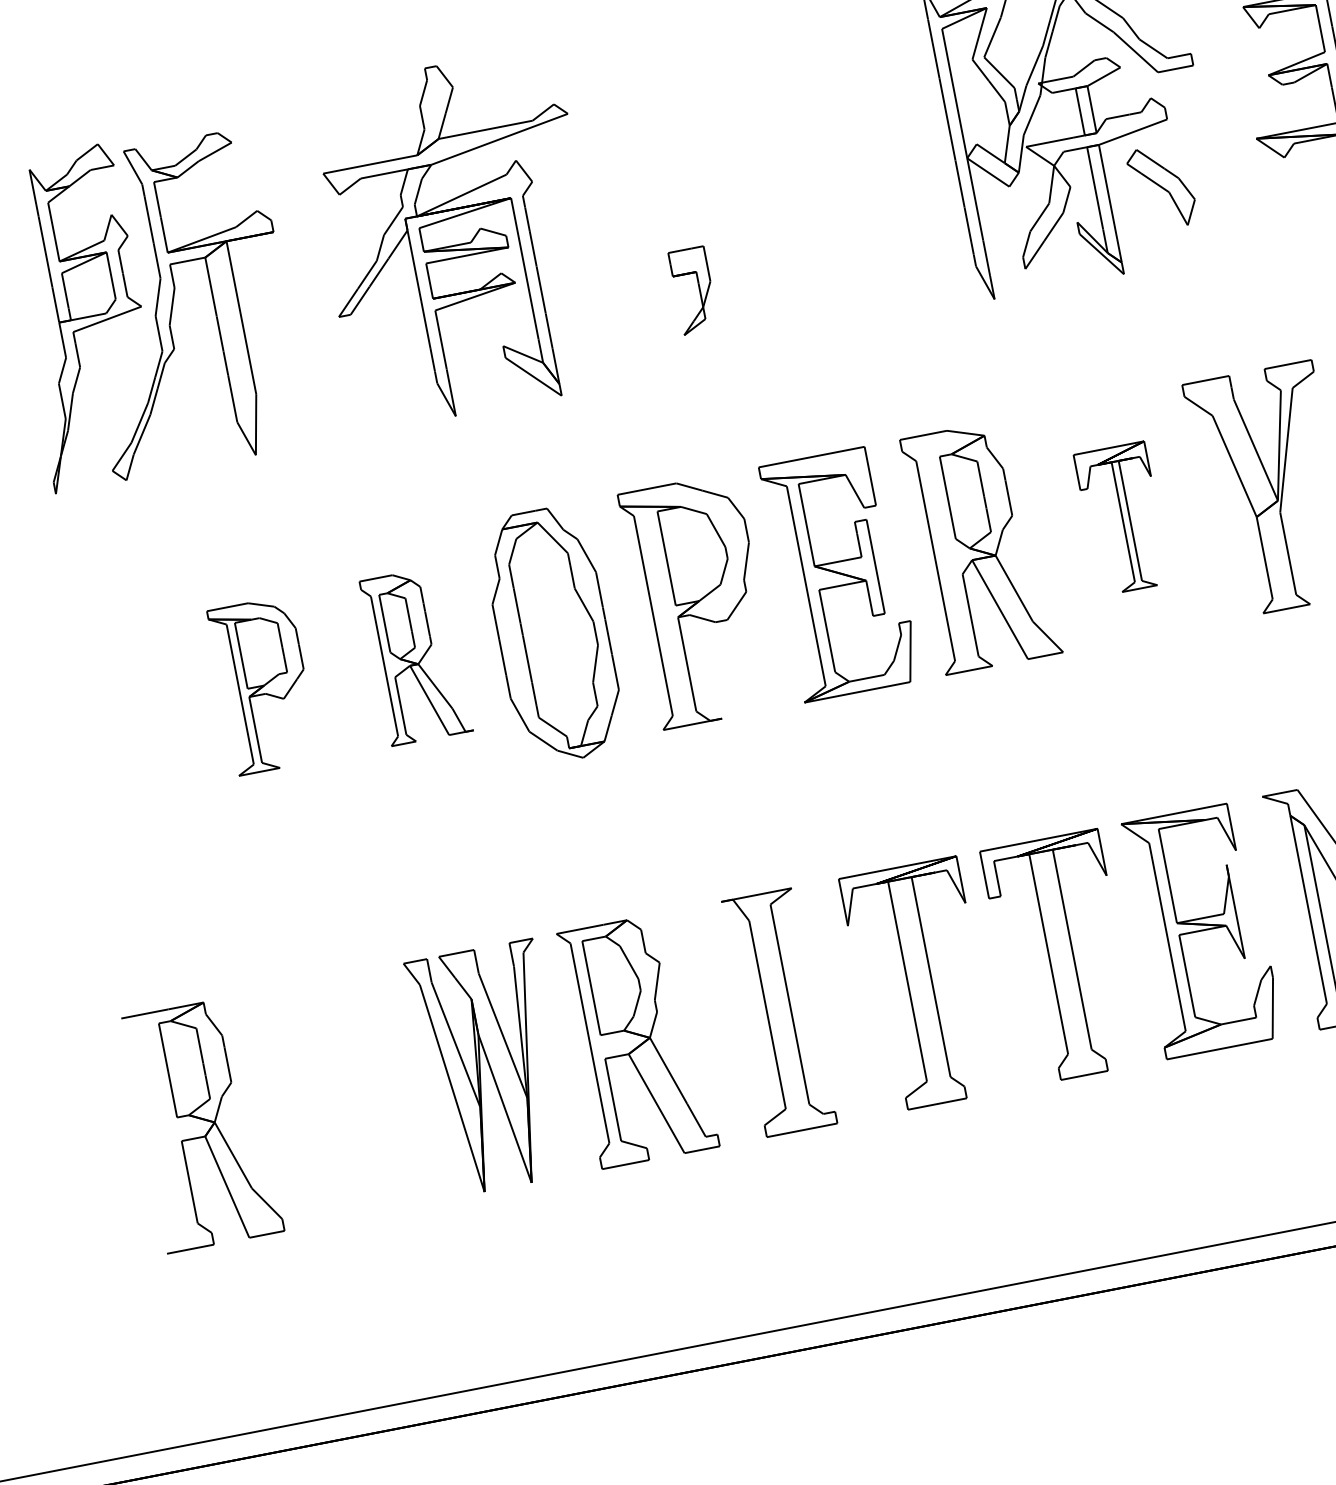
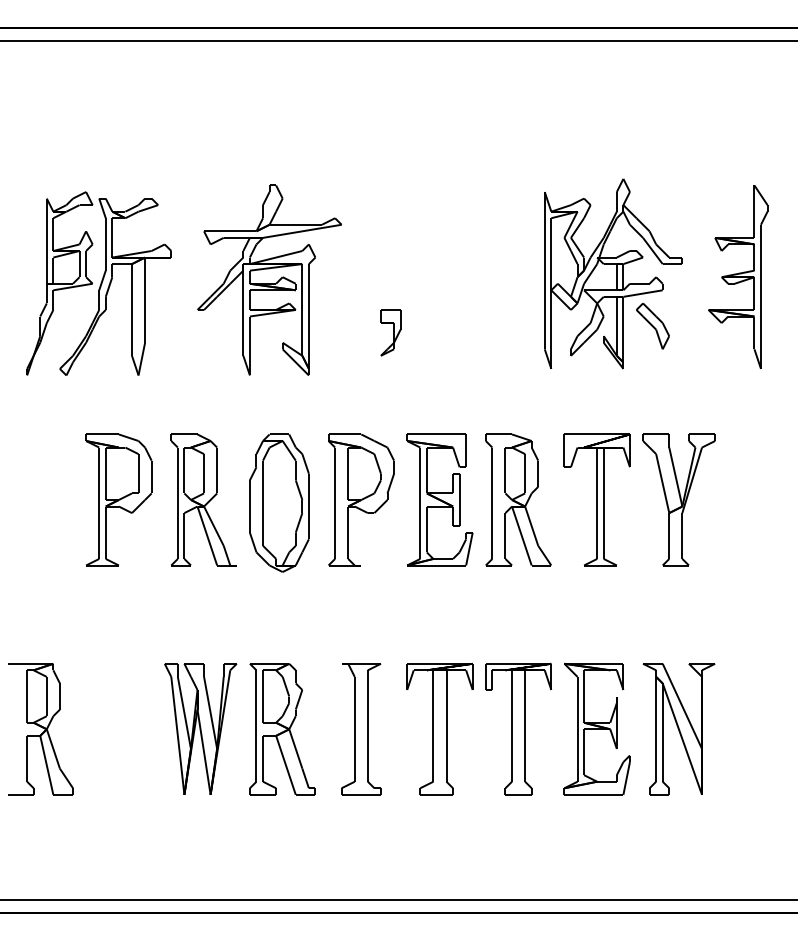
part: (1121, 518) -> (596, 499), size x1.67
part: (415, 655) -> (203, 499), size x1.43
part: (263, 684) -> (118, 499), size x1.43

